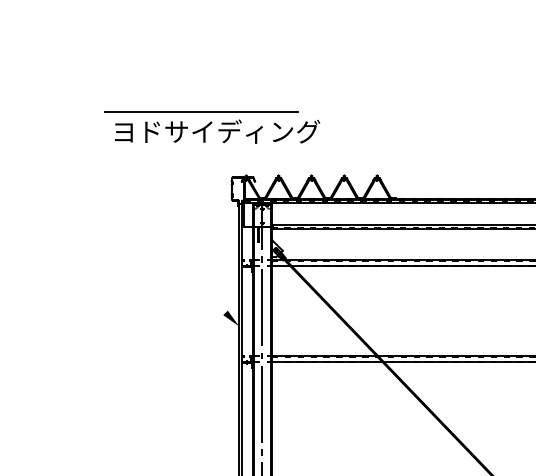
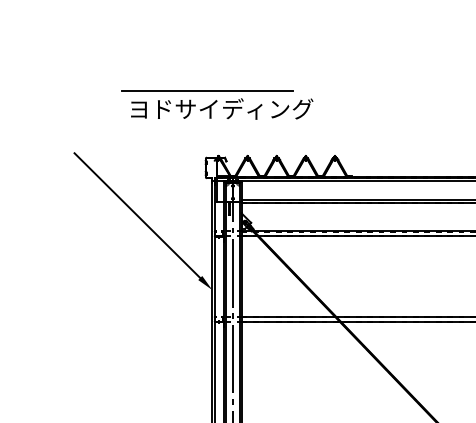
part: (212, 126) -> (217, 104), moved
line: (154, 242) -> (137, 215), added

